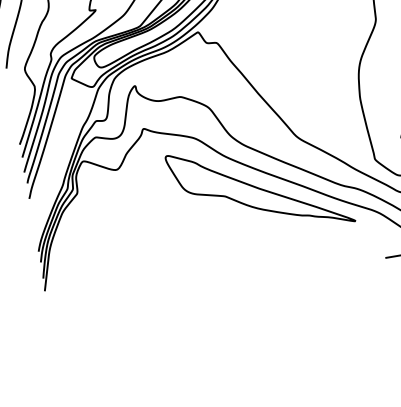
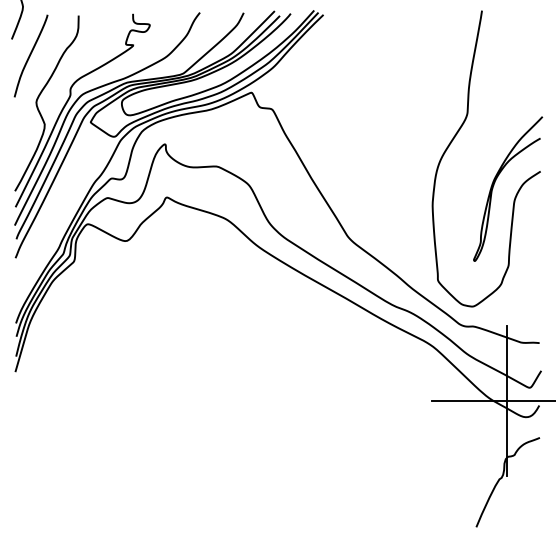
part: (260, 188) -> (294, 292), removed

